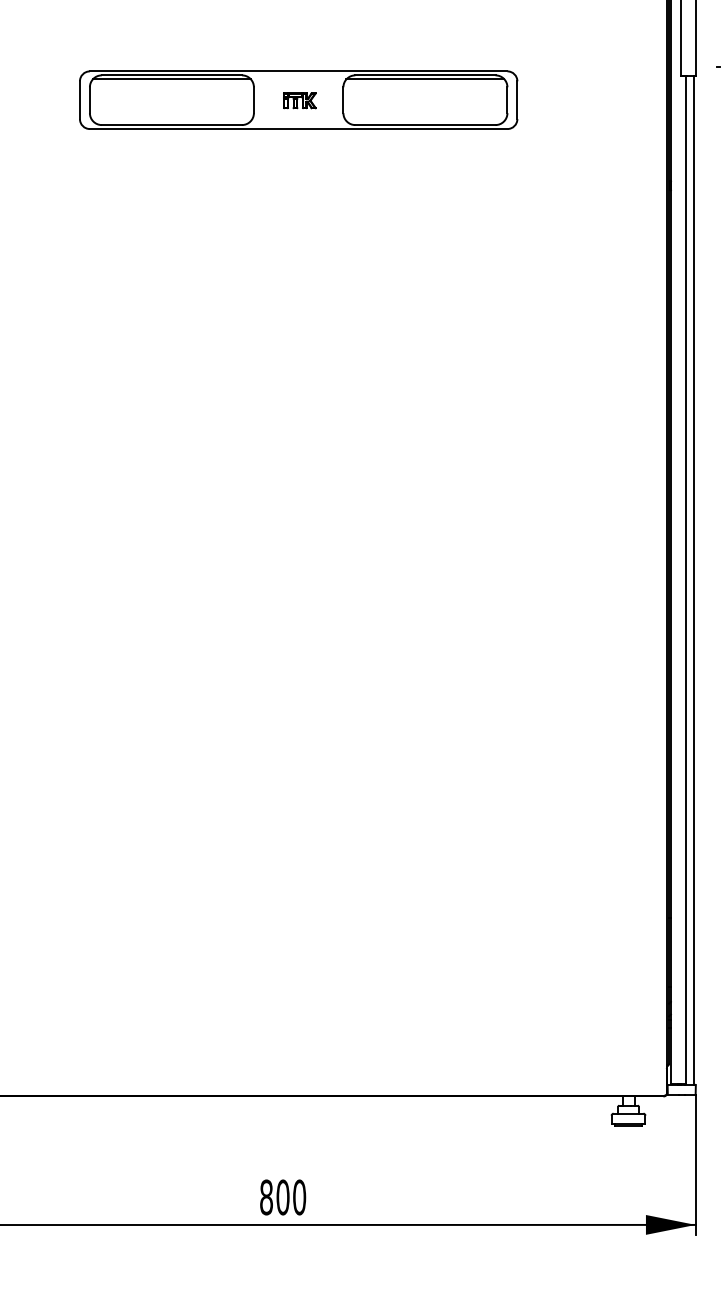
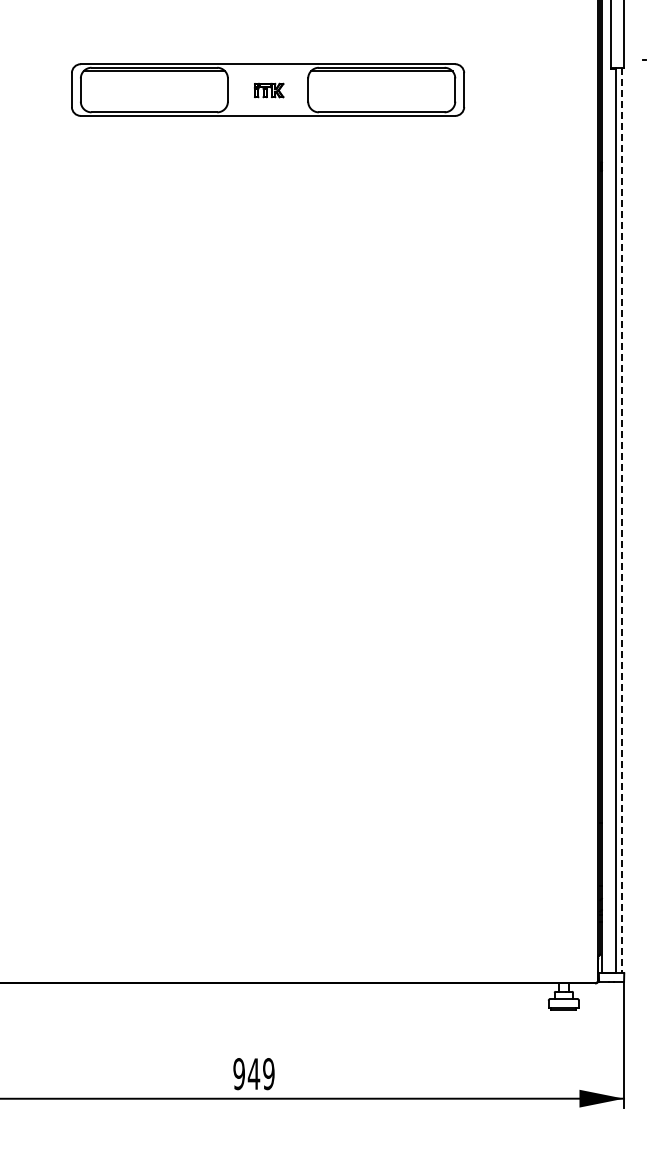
line: (693, 581) -> (622, 521), solid -> dashed
text: (282, 1197) -> (253, 1074), 800 -> 949

